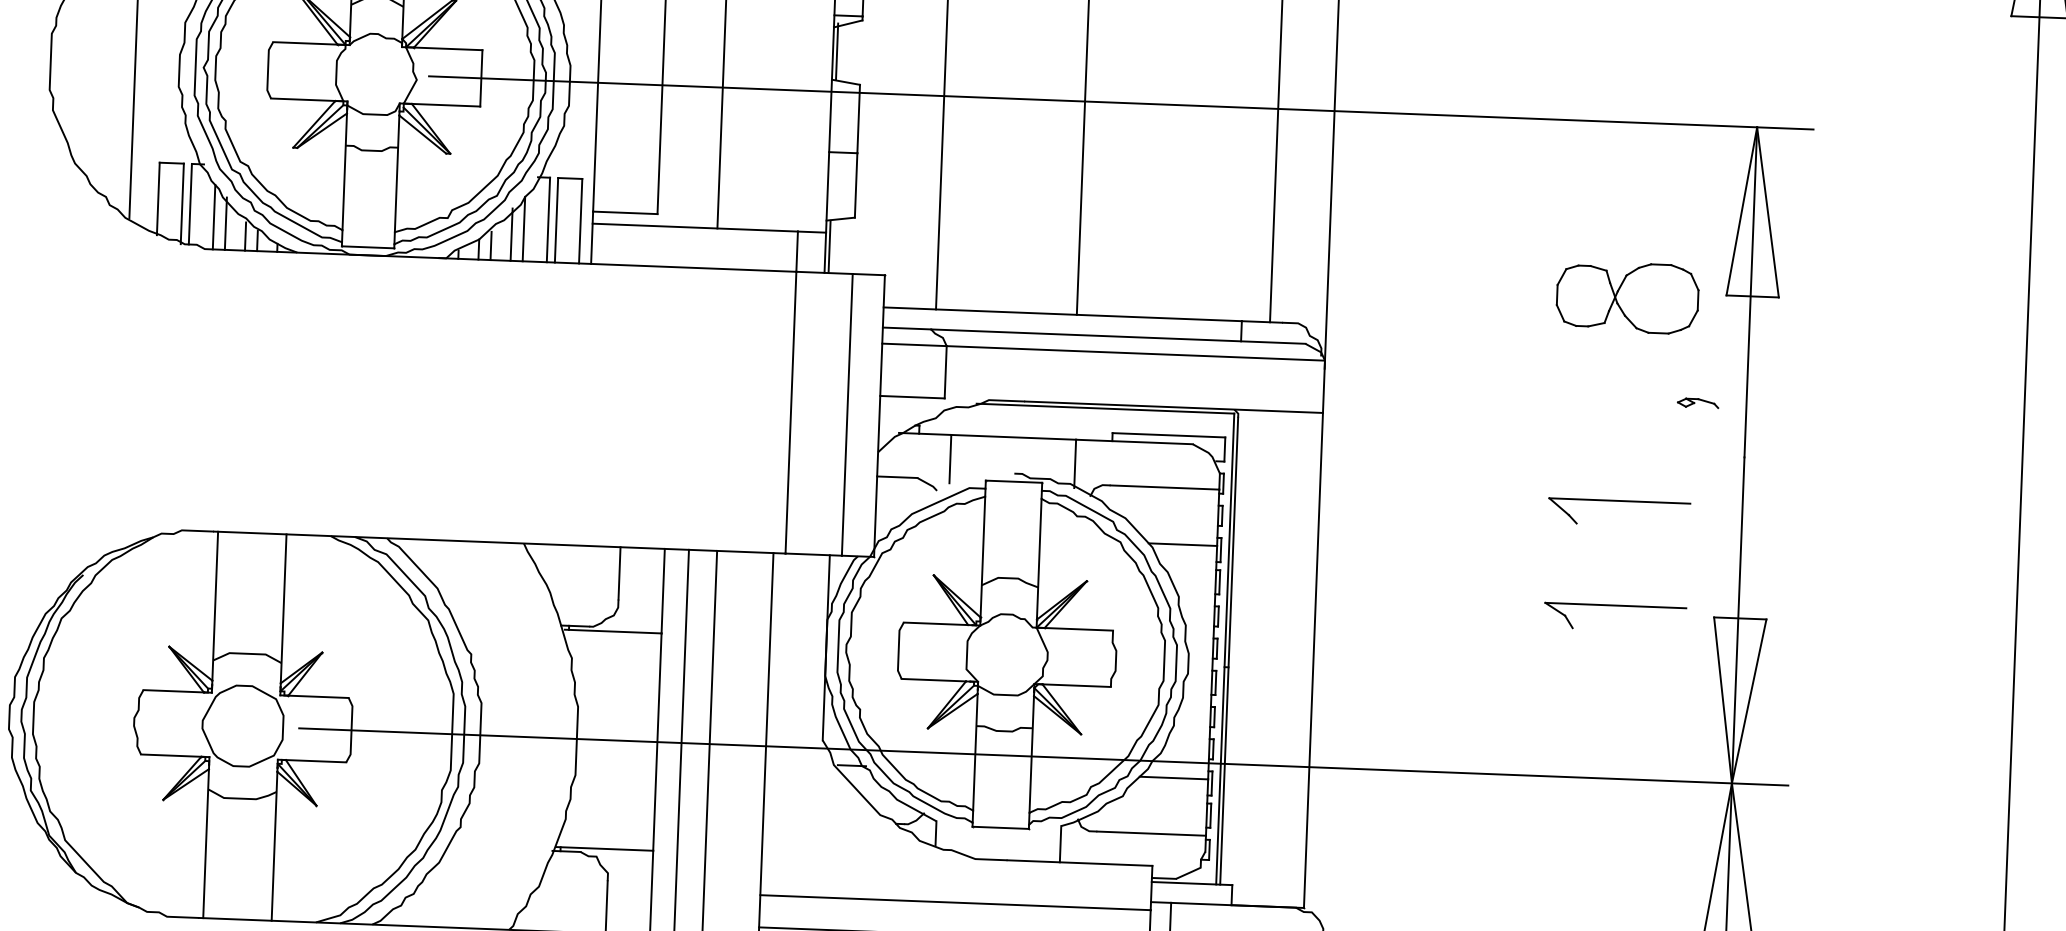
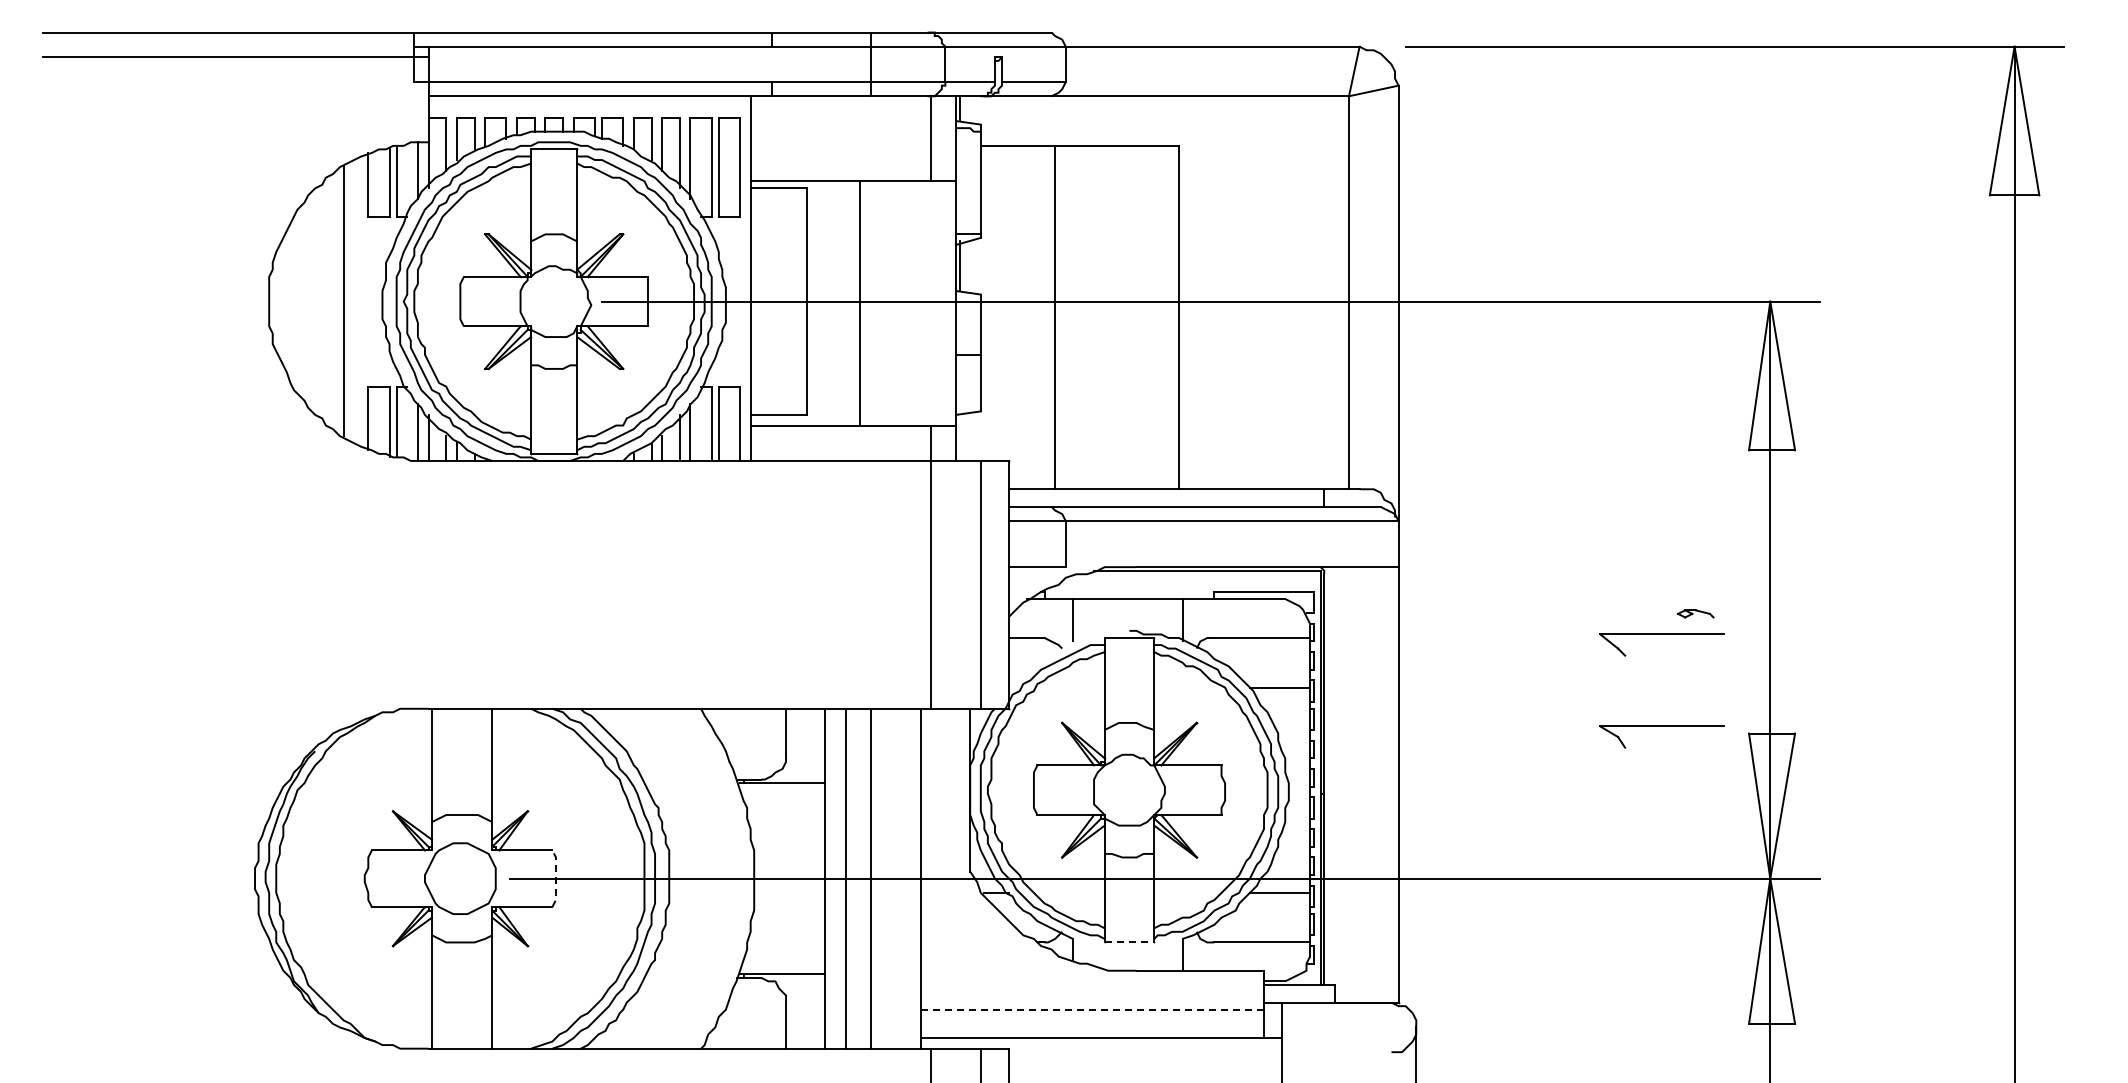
line: (829, 246) -> (959, 437), removed
part: (1627, 297) -> (1662, 455), removed
part: (1697, 402) -> (1695, 613), moved
line: (351, 730) -> (555, 878), solid -> dashed
line: (1000, 827) -> (1129, 942), solid -> dashed
line: (955, 902) -> (1092, 1009), solid -> dashed

